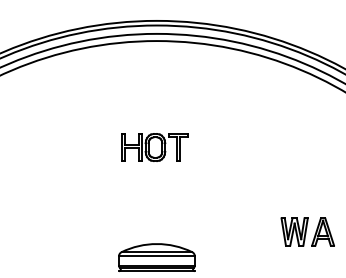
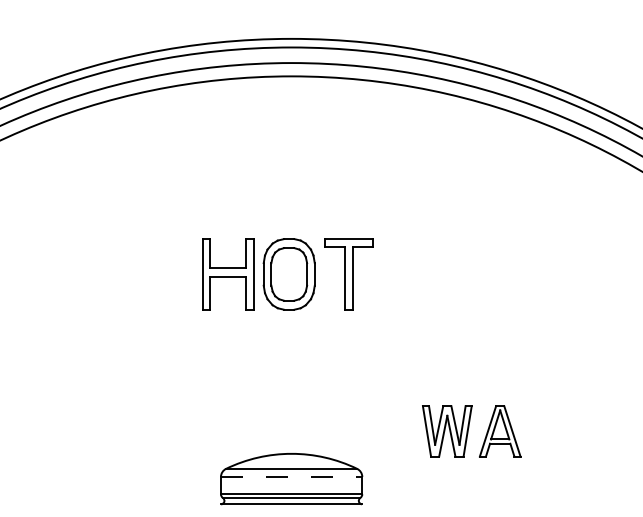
part: (154, 147) -> (287, 274), size x1.4
part: (307, 231) -> (471, 430), moved
line: (156, 256) -> (290, 476), solid -> dashed

